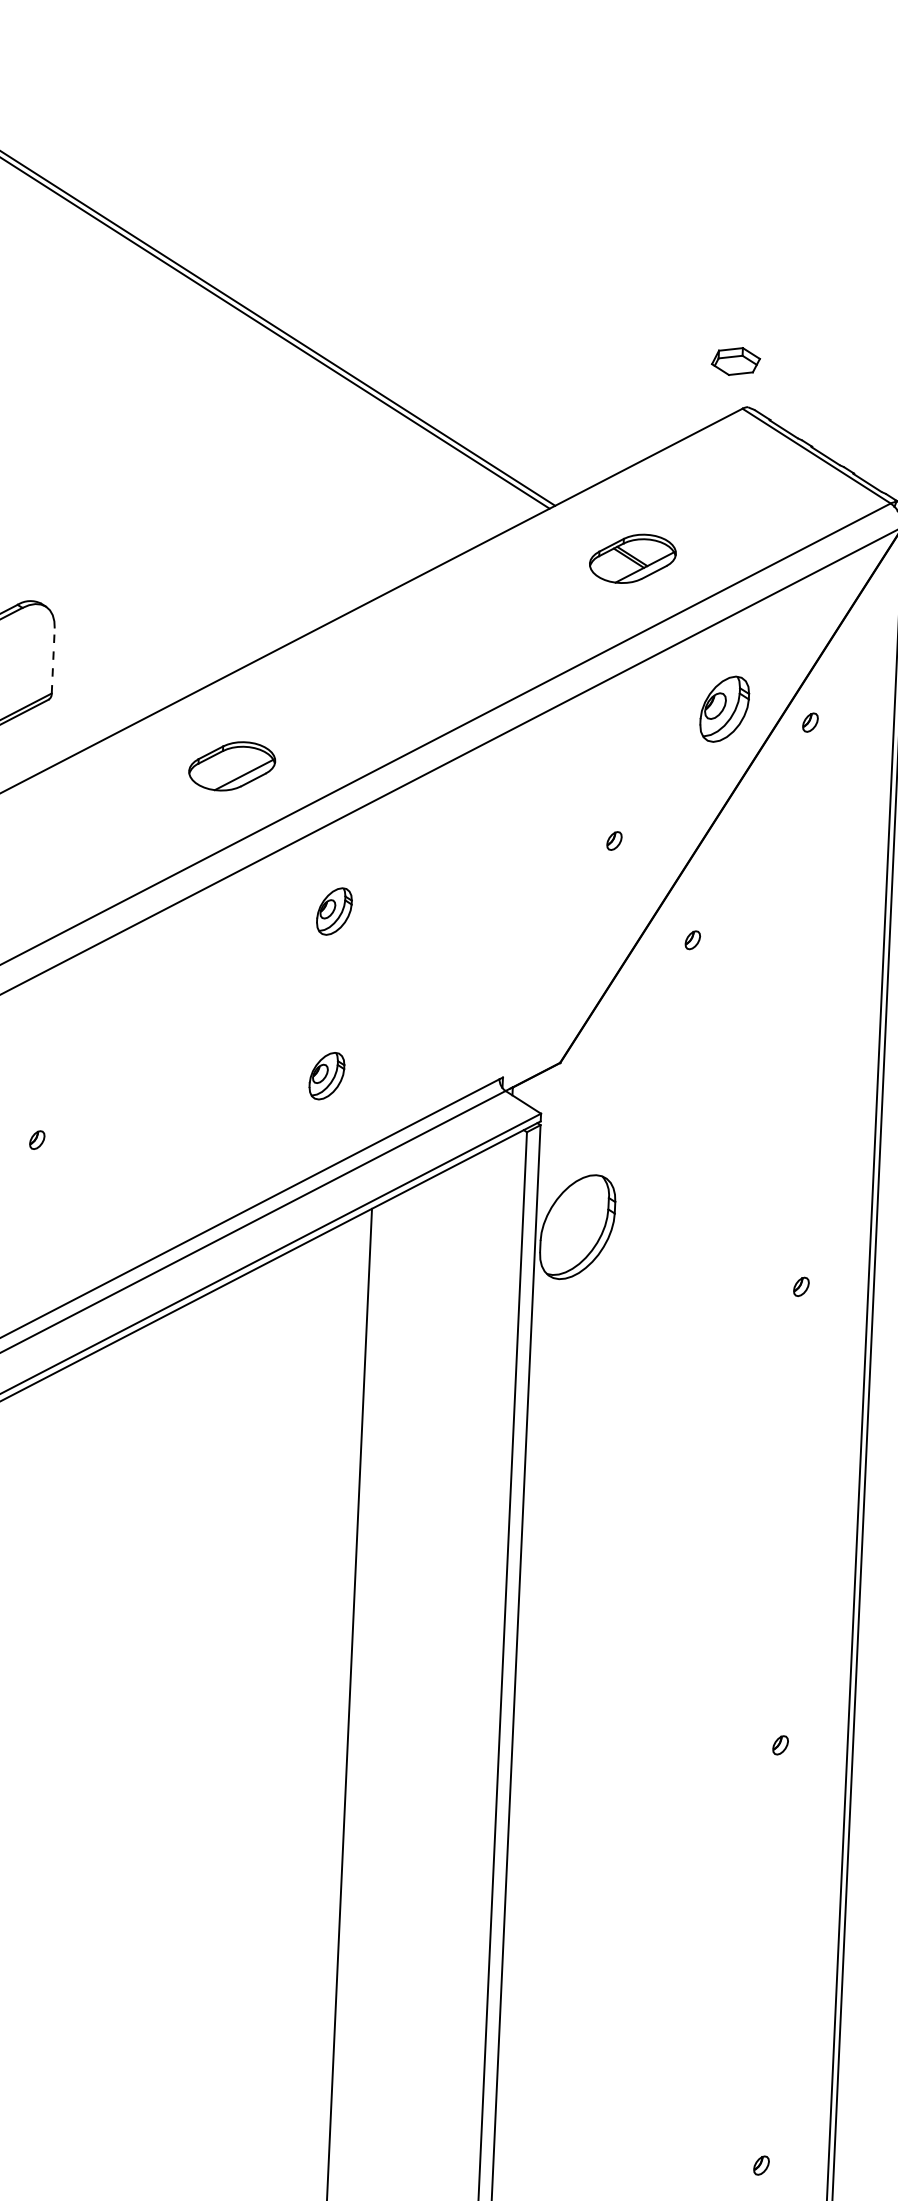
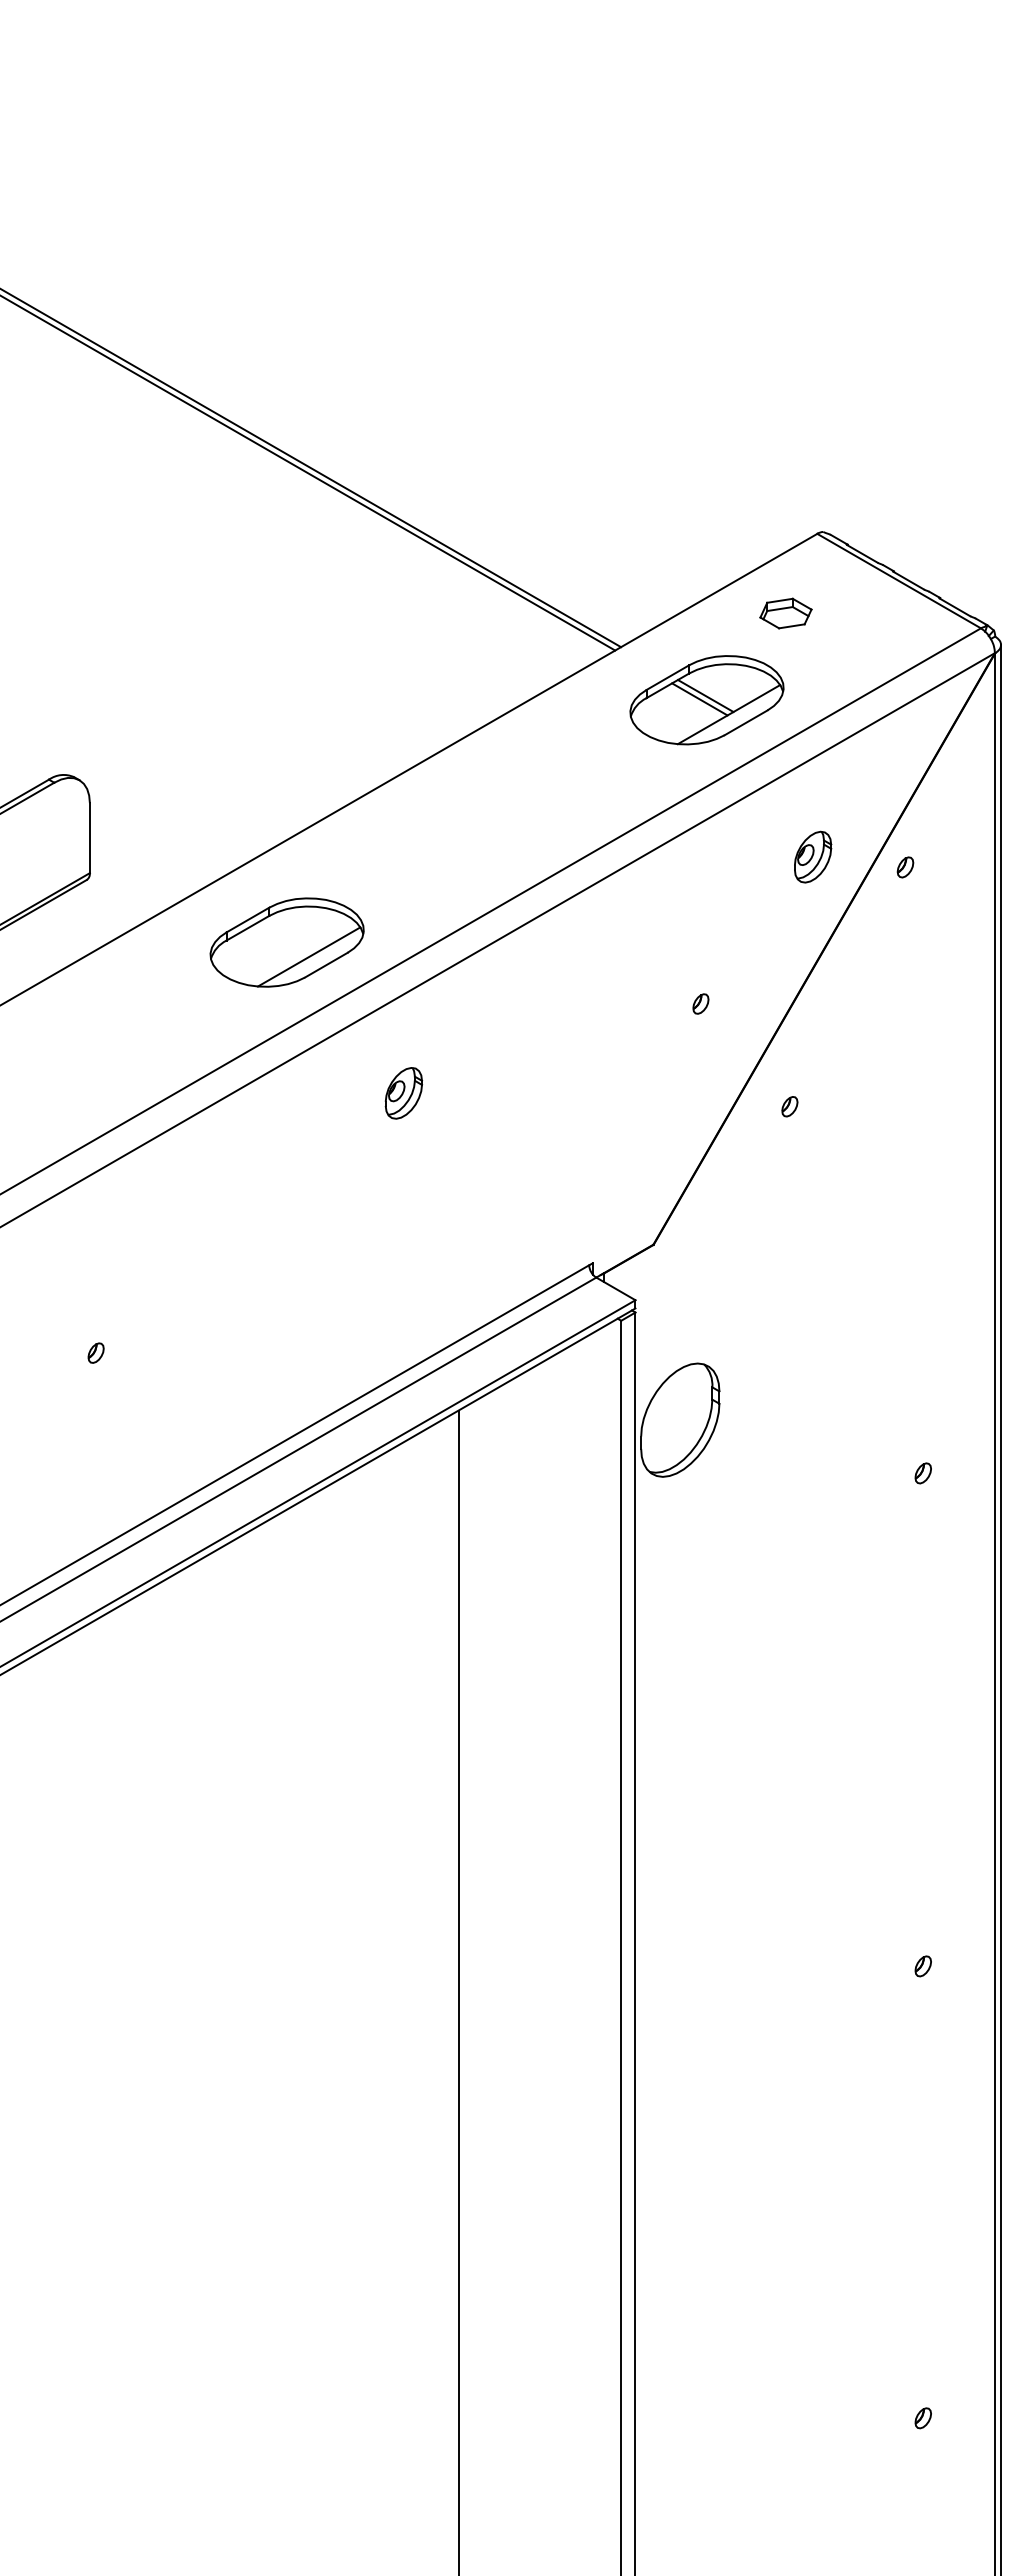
part: (735, 361) -> (785, 613), moved
part: (632, 559) -> (706, 700), size x1.67
line: (52, 661) -> (89, 838), dashed -> solid
part: (725, 708) -> (813, 856), size x0.71
part: (231, 766) -> (286, 942), size x1.67
part: (326, 1076) -> (403, 1270), removed

